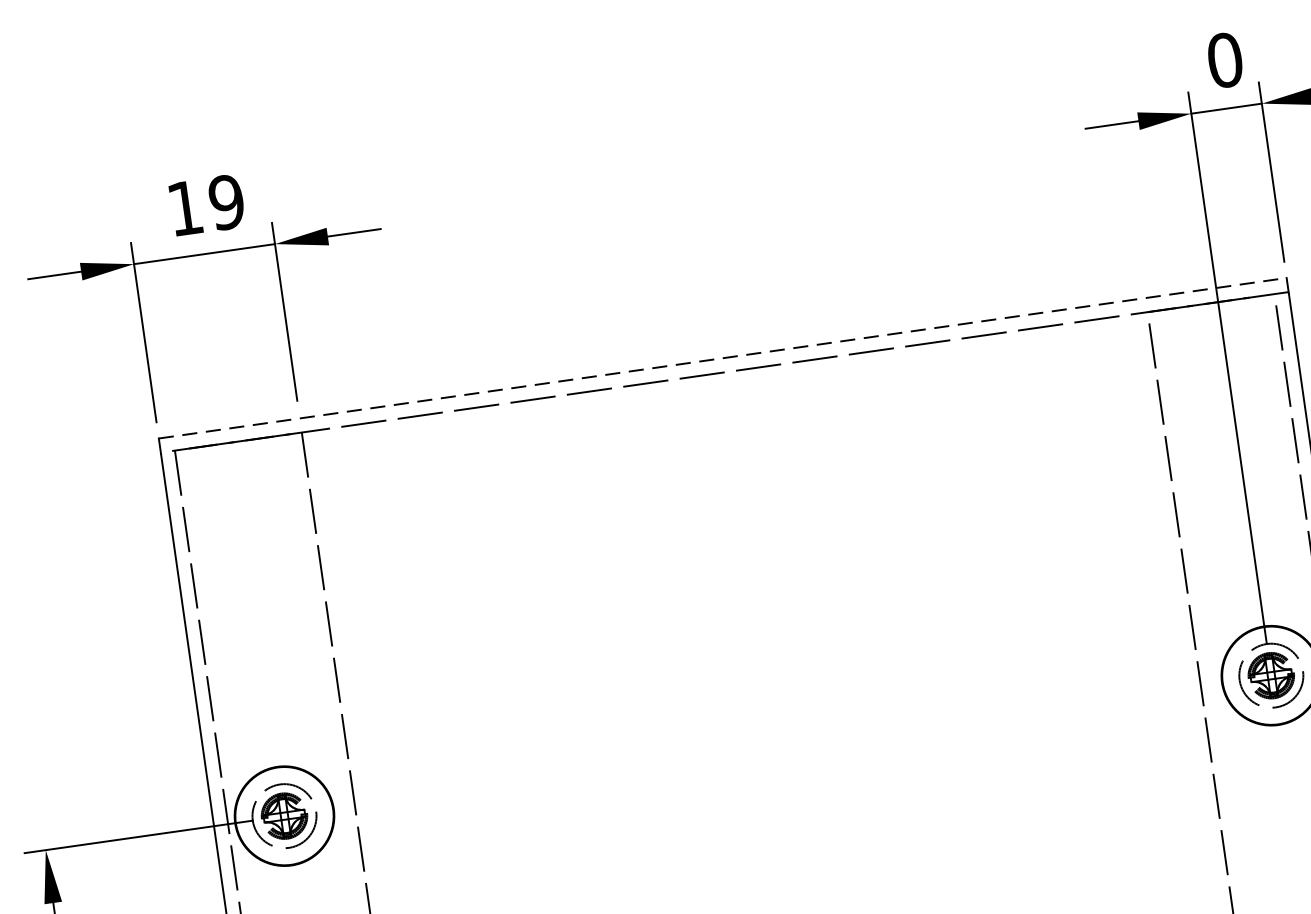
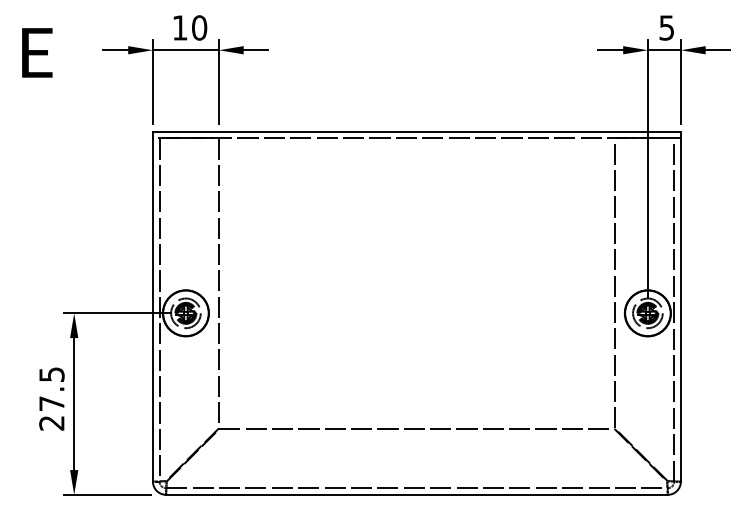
text: (1224, 59) -> (666, 27), 0 -> 5
text: (226, 201) -> (199, 27), 19 -> 10
line: (721, 357) -> (416, 131), dashed -> solid

